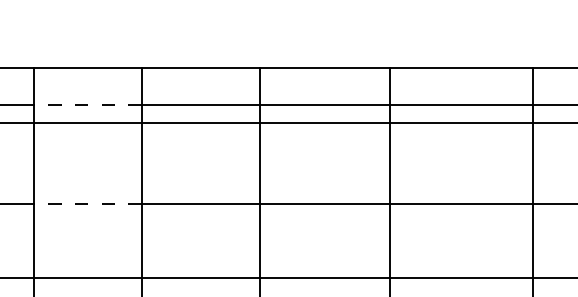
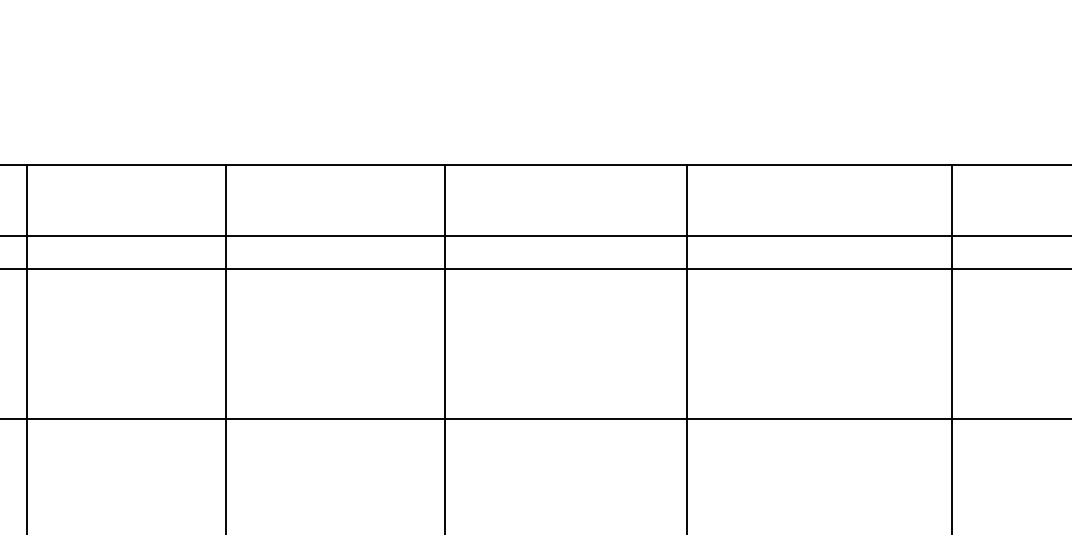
line: (87, 105) -> (125, 235), dashed -> solid
line: (87, 204) -> (125, 419), dashed -> solid

